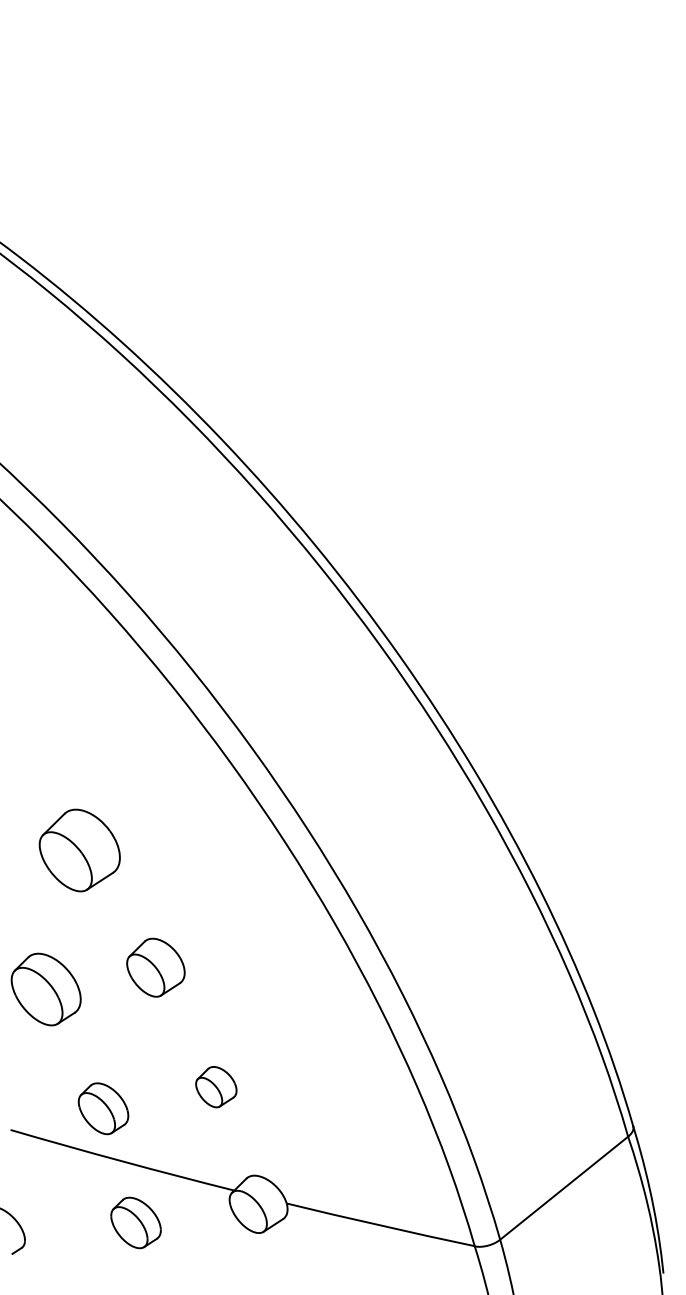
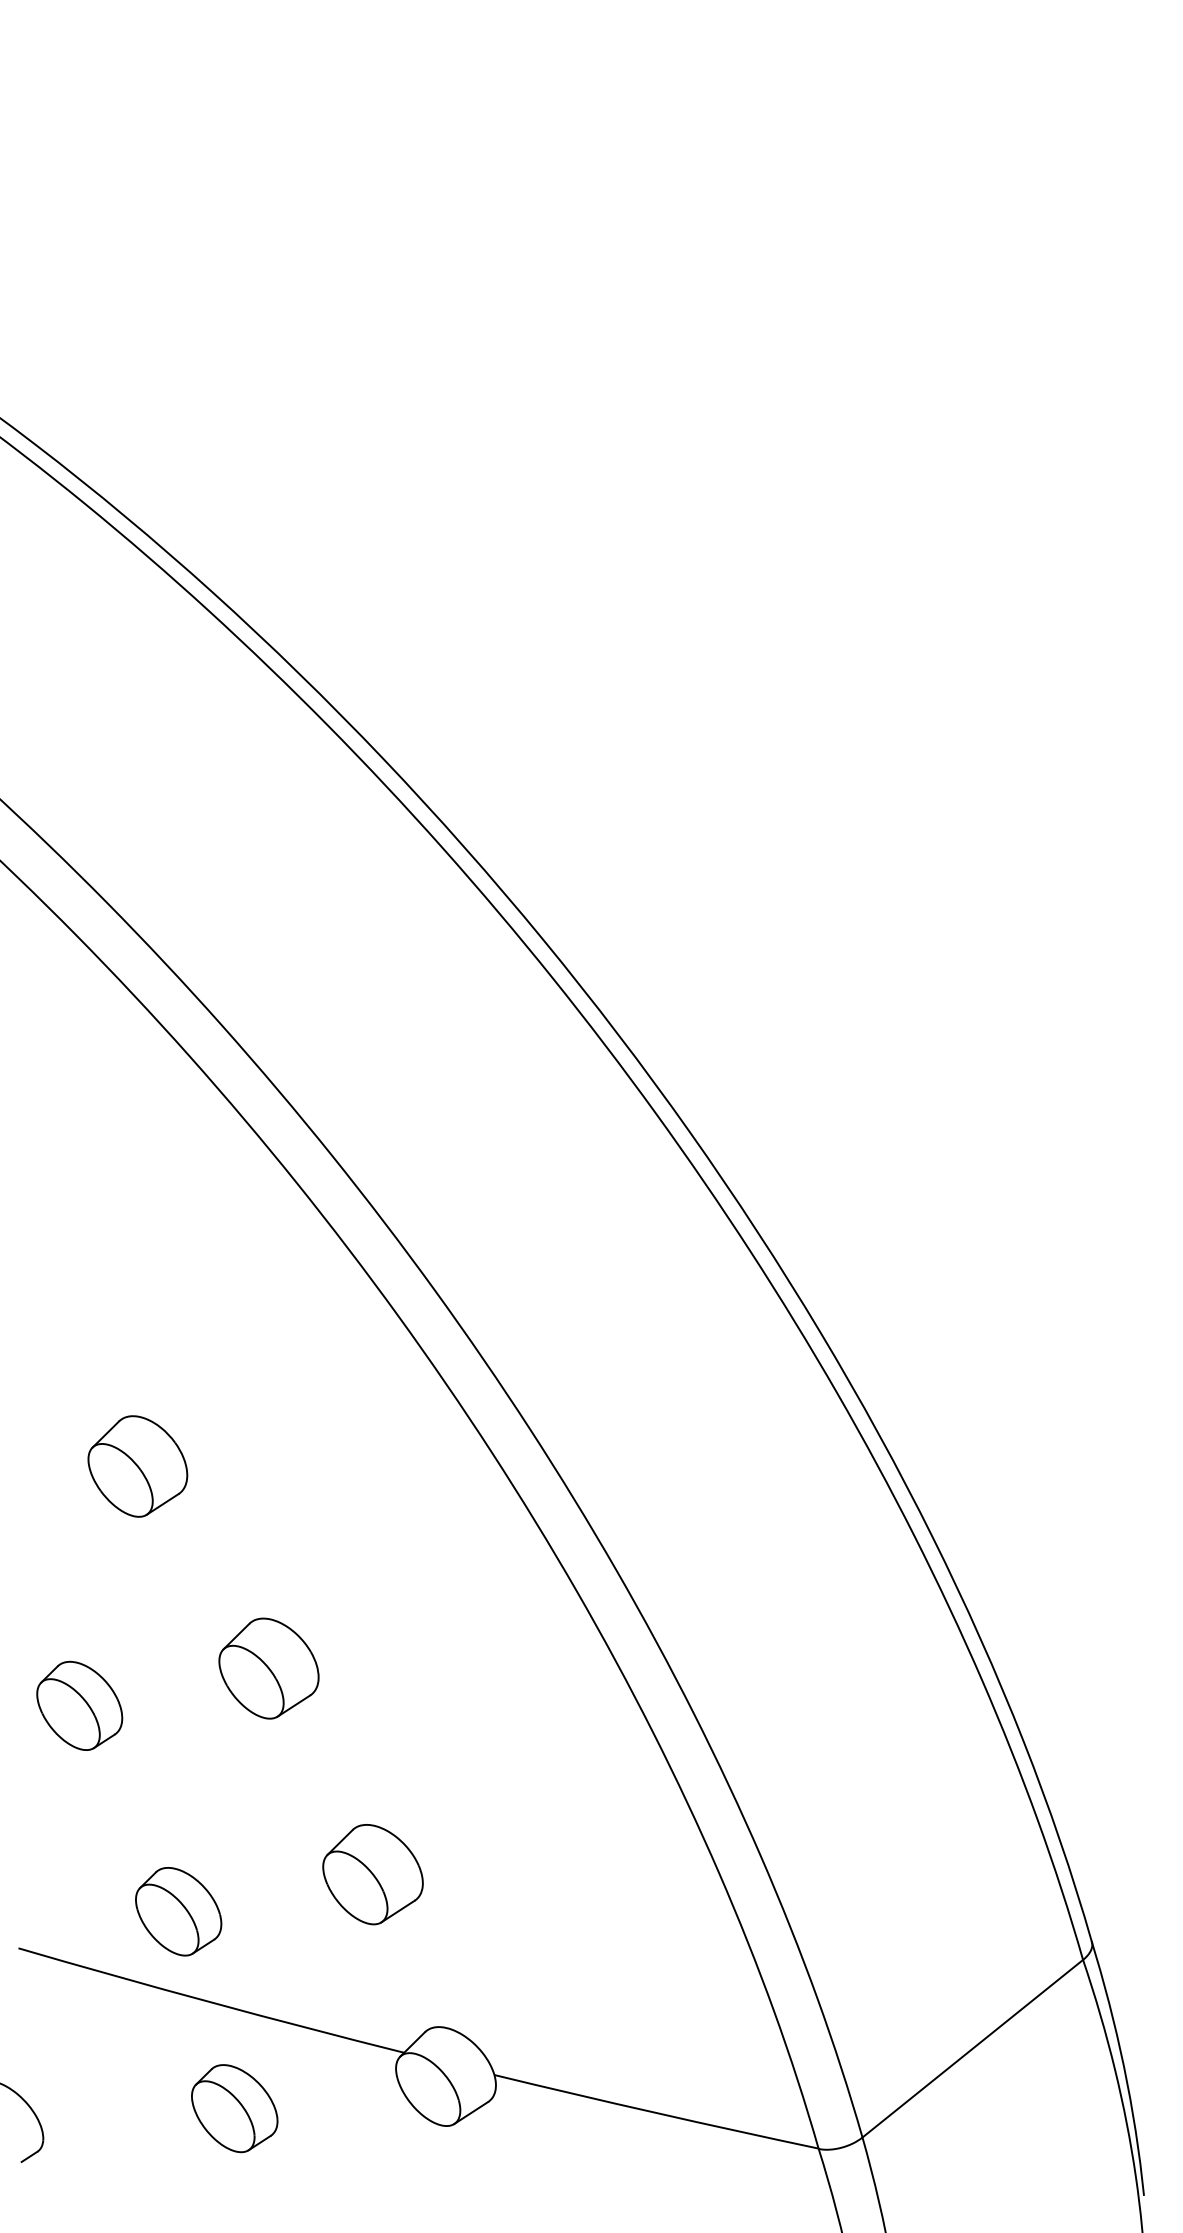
part: (79, 850) -> (137, 1466), size x0.71
part: (45, 988) -> (78, 1704), size x0.71
part: (216, 1086) -> (373, 1873), size x1.43

